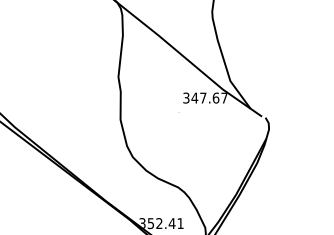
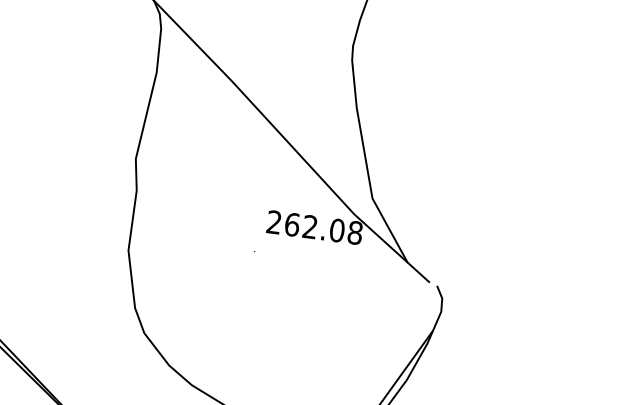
text: (205, 97) -> (315, 226), 347.67 -> 262.08

